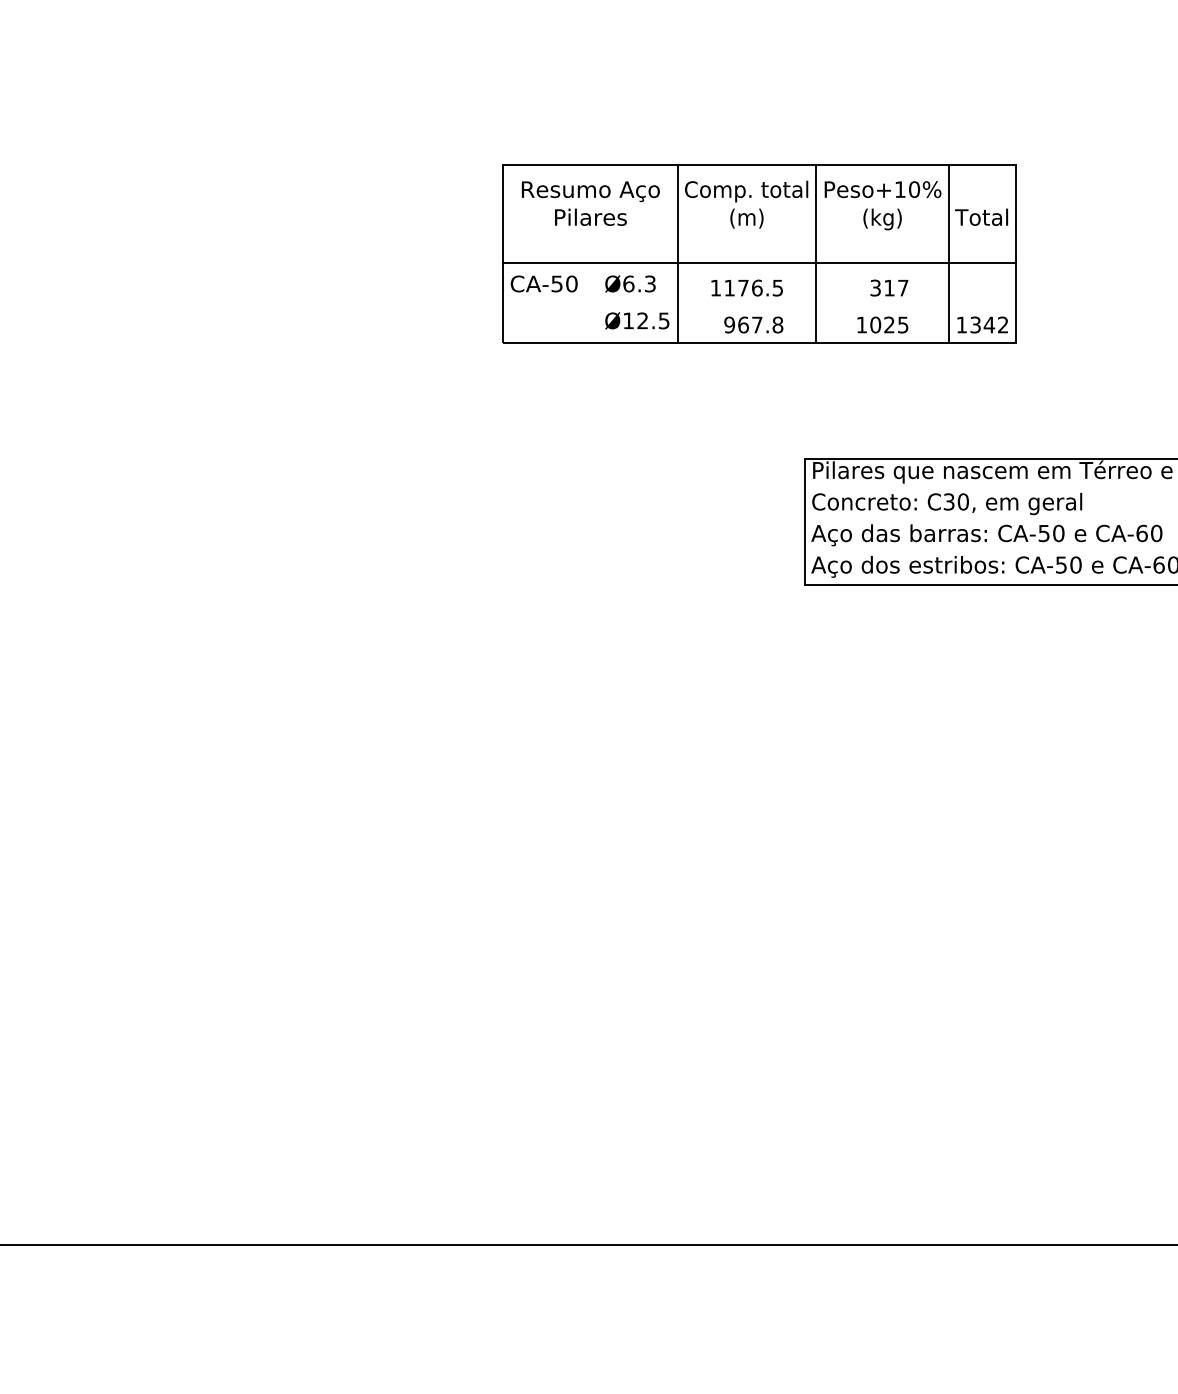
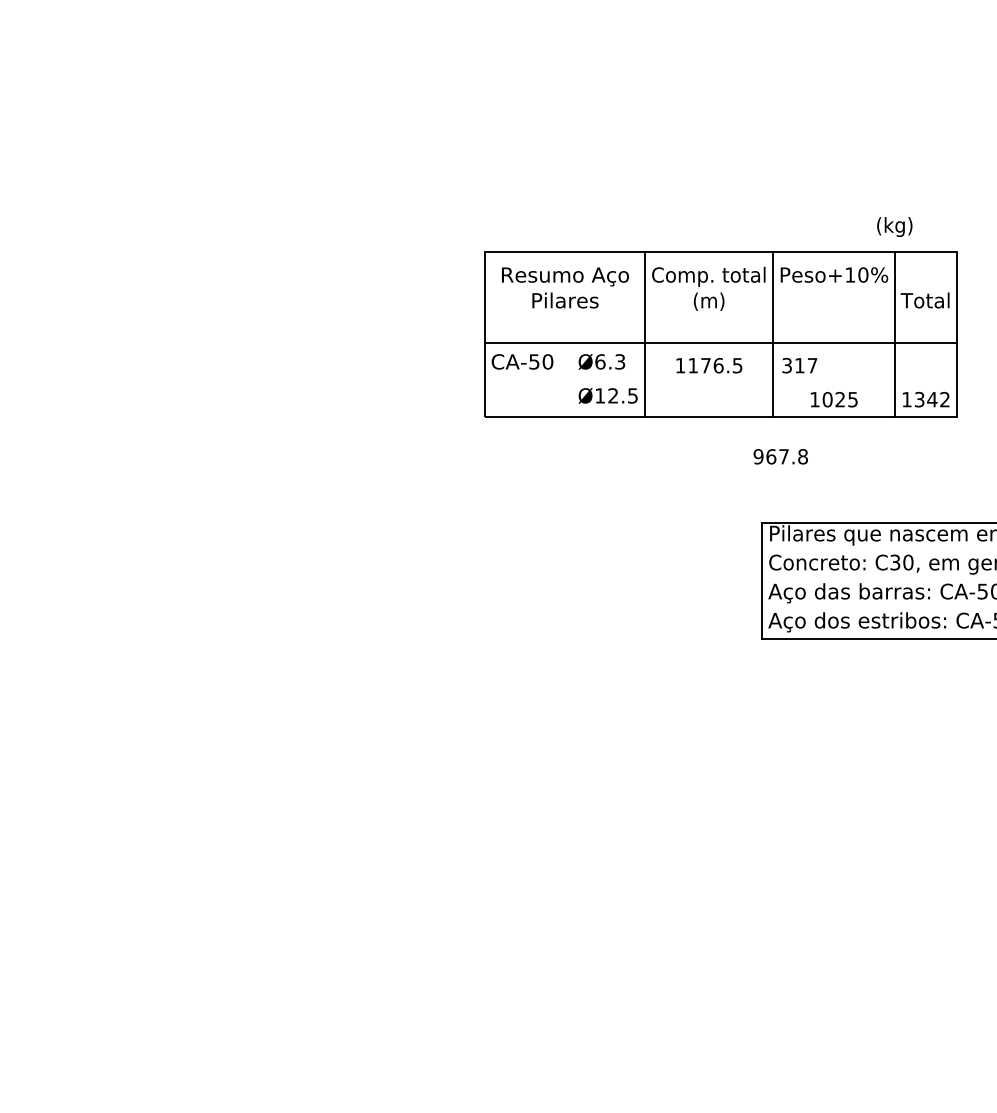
text: (882, 219) -> (894, 227), moved
text: (889, 287) -> (799, 365), moved
text: (753, 324) -> (780, 456), moved

